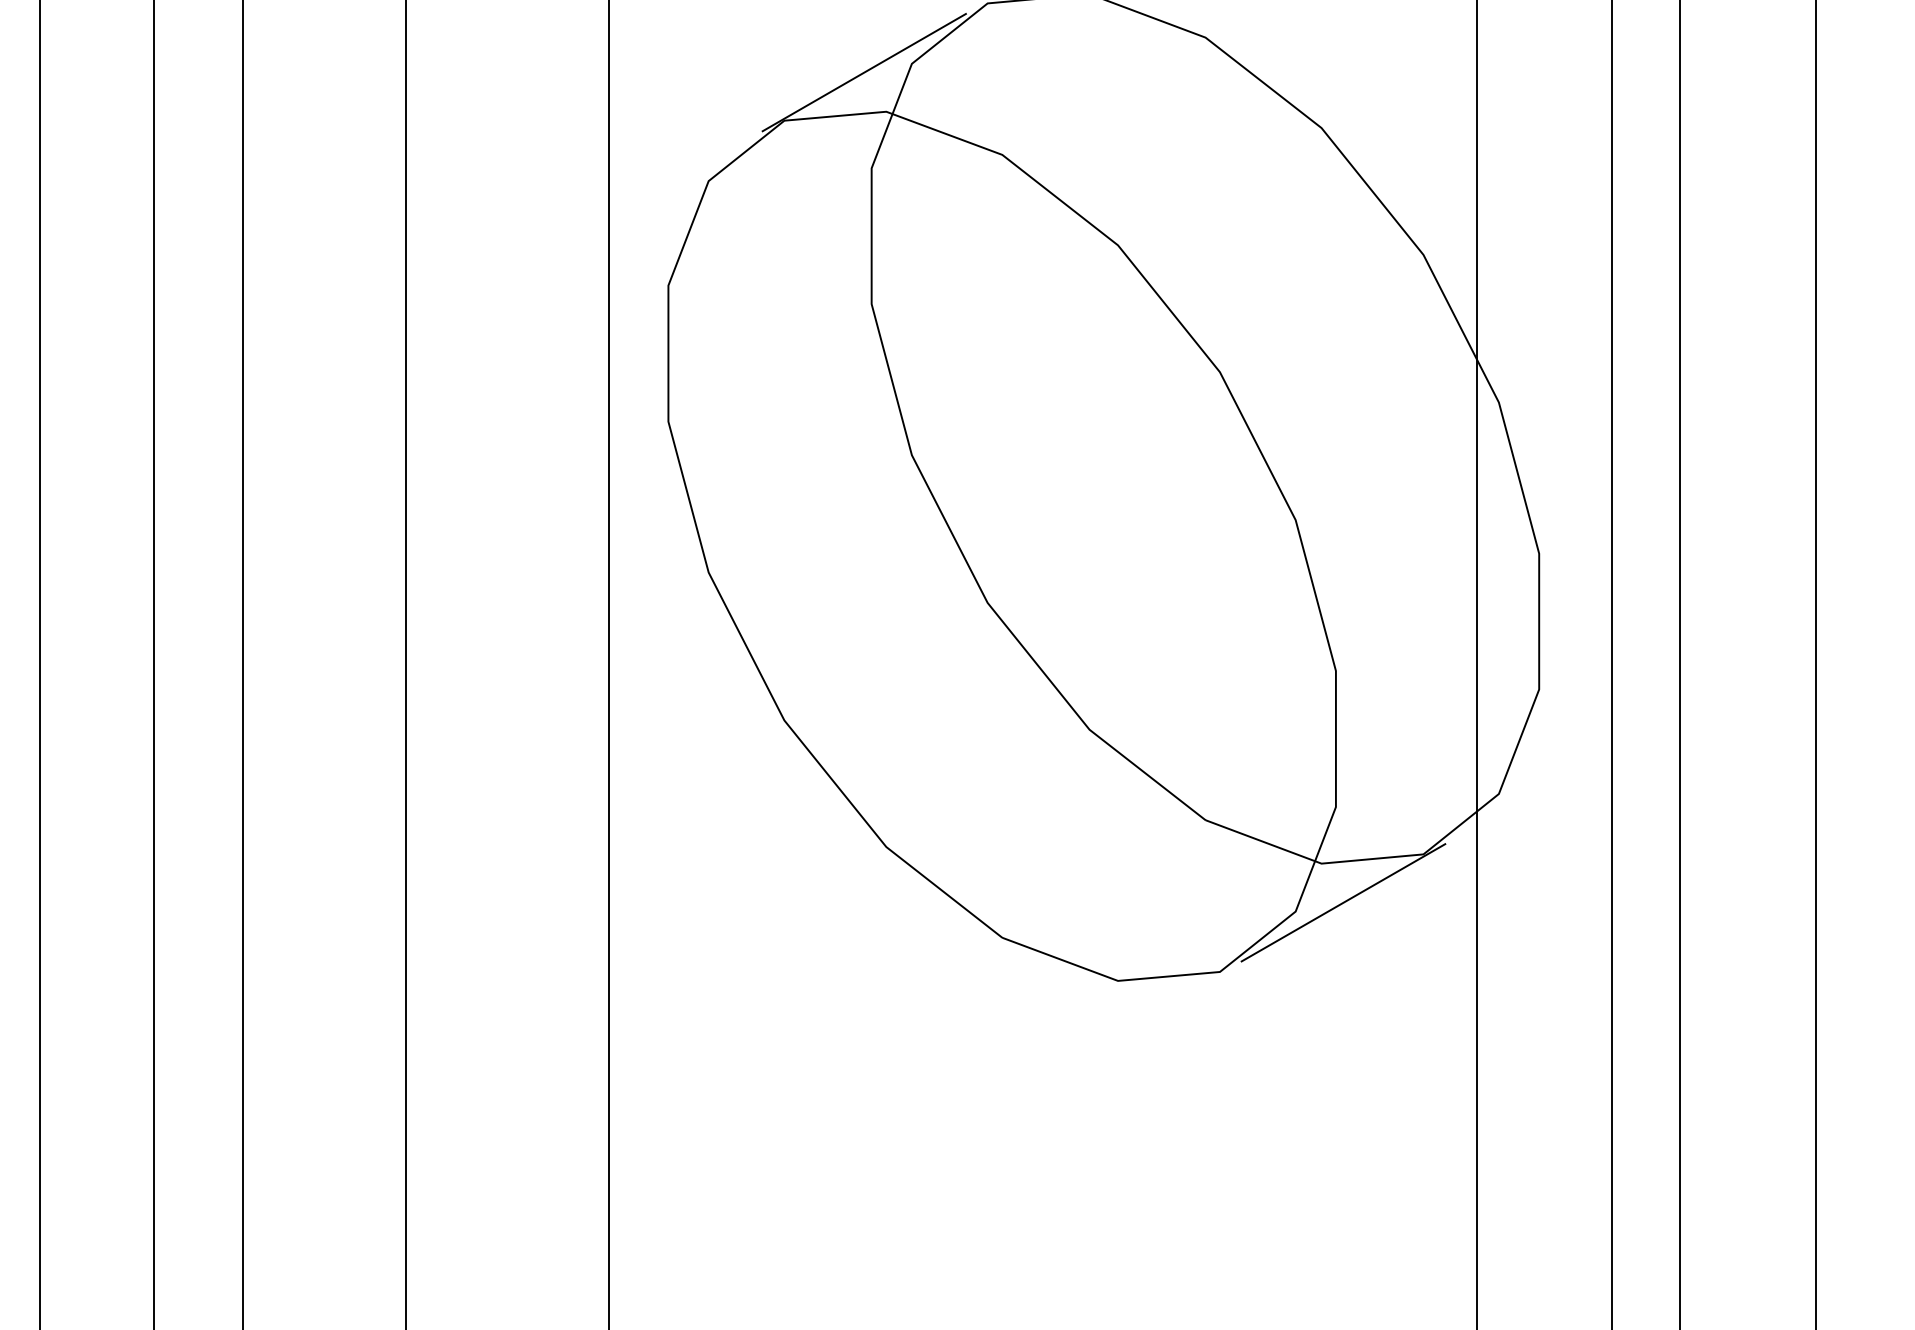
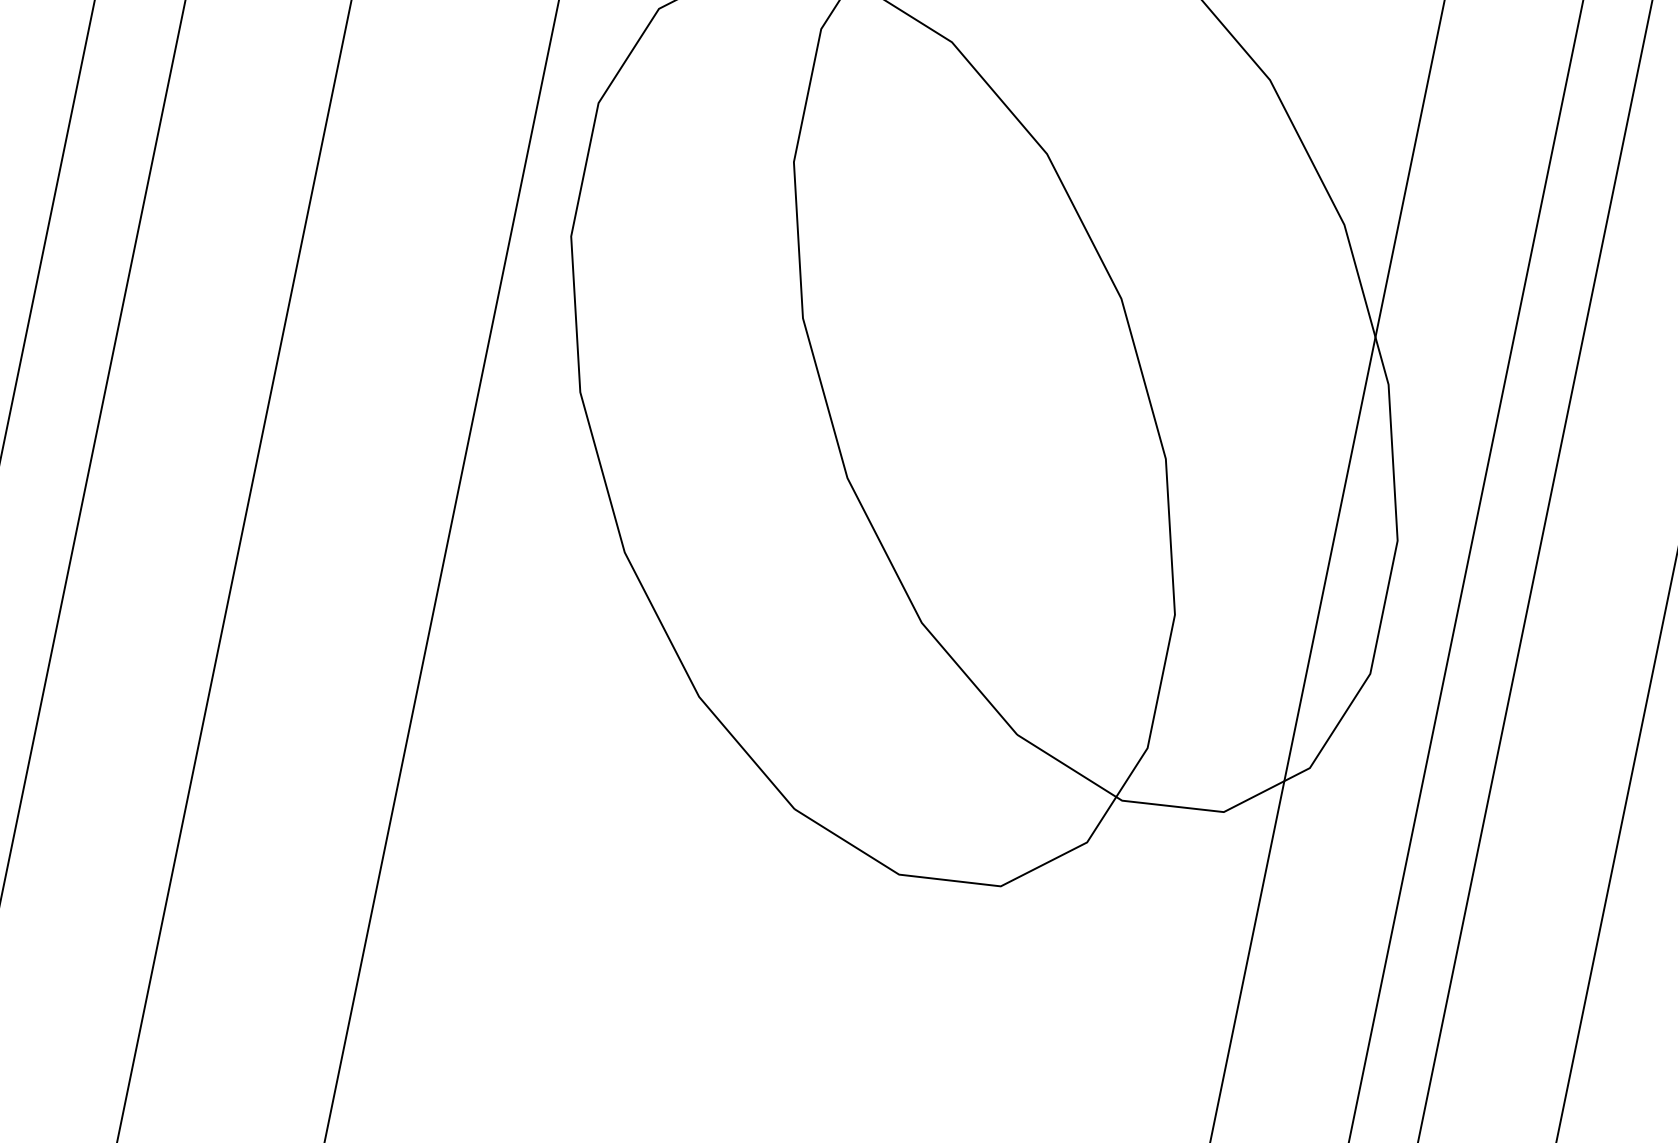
line: (1343, 902) -> (1135, 843), removed

